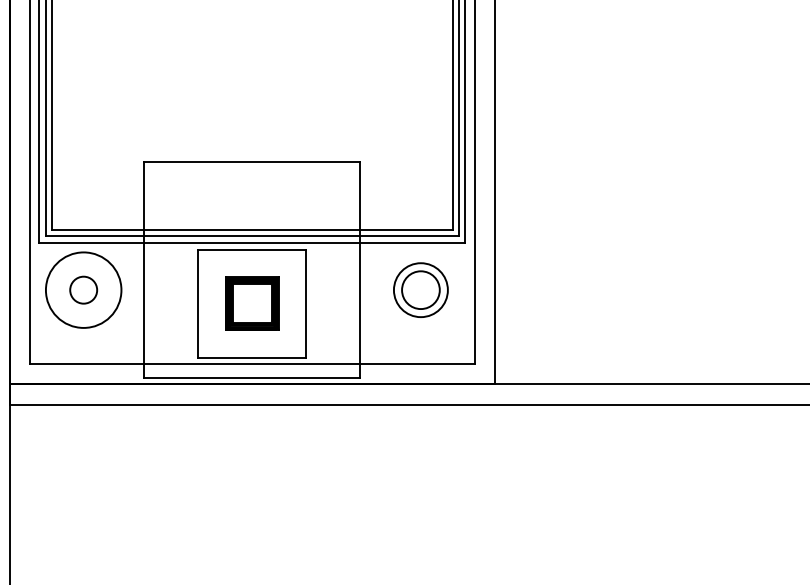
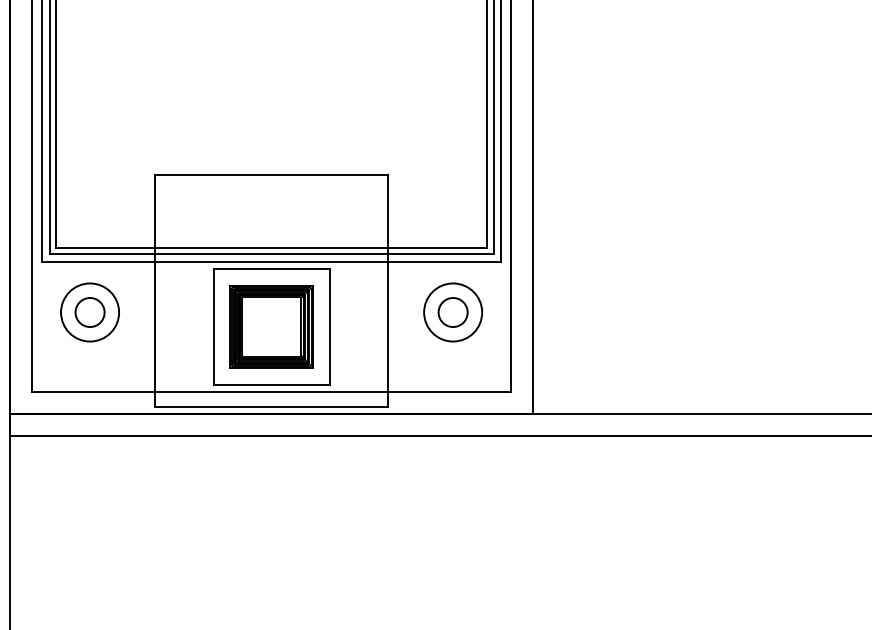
circle: (420, 289) -> (452, 311), size x0.71
circle: (83, 290) -> (89, 312), size x0.71
part: (252, 303) -> (271, 326), size x1.43

